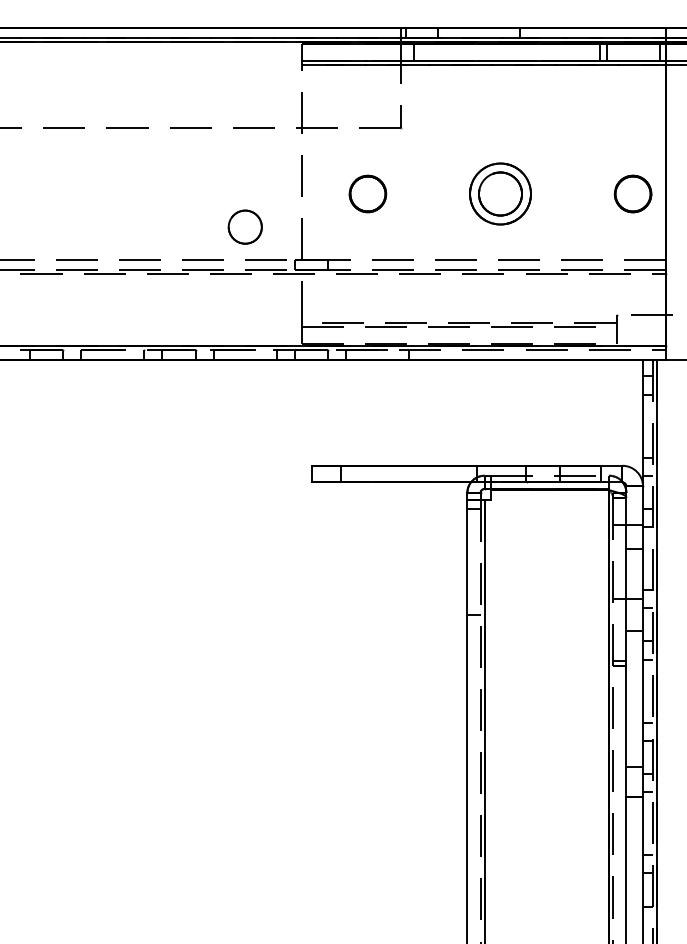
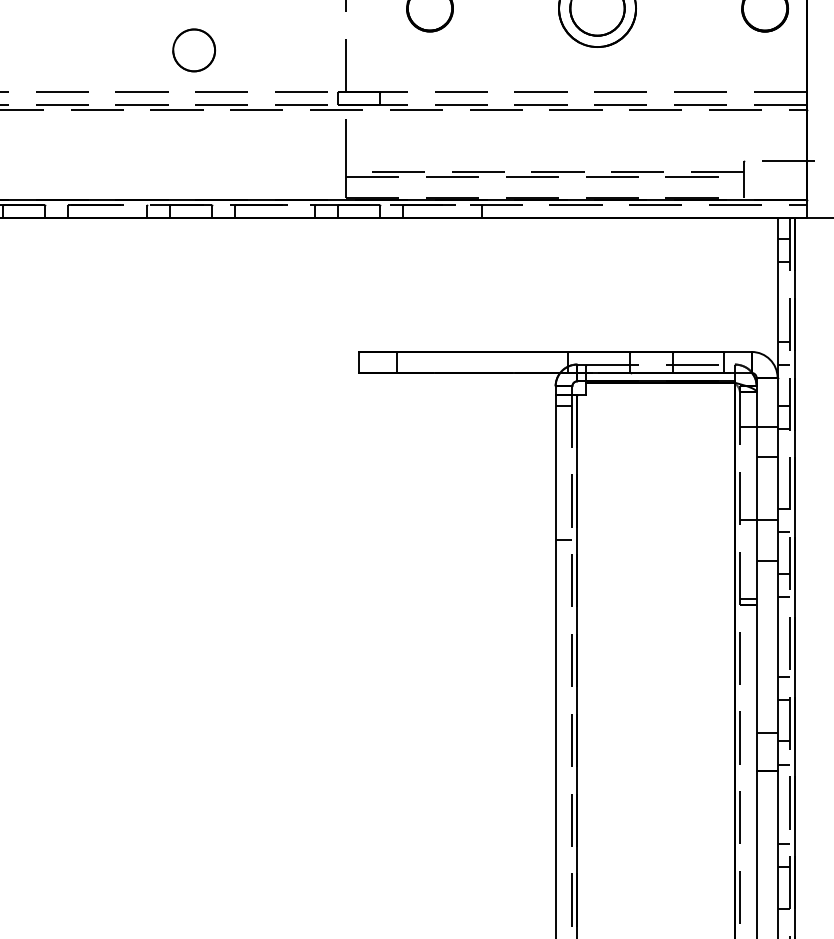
circle: (244, 226) -> (193, 49), moved

